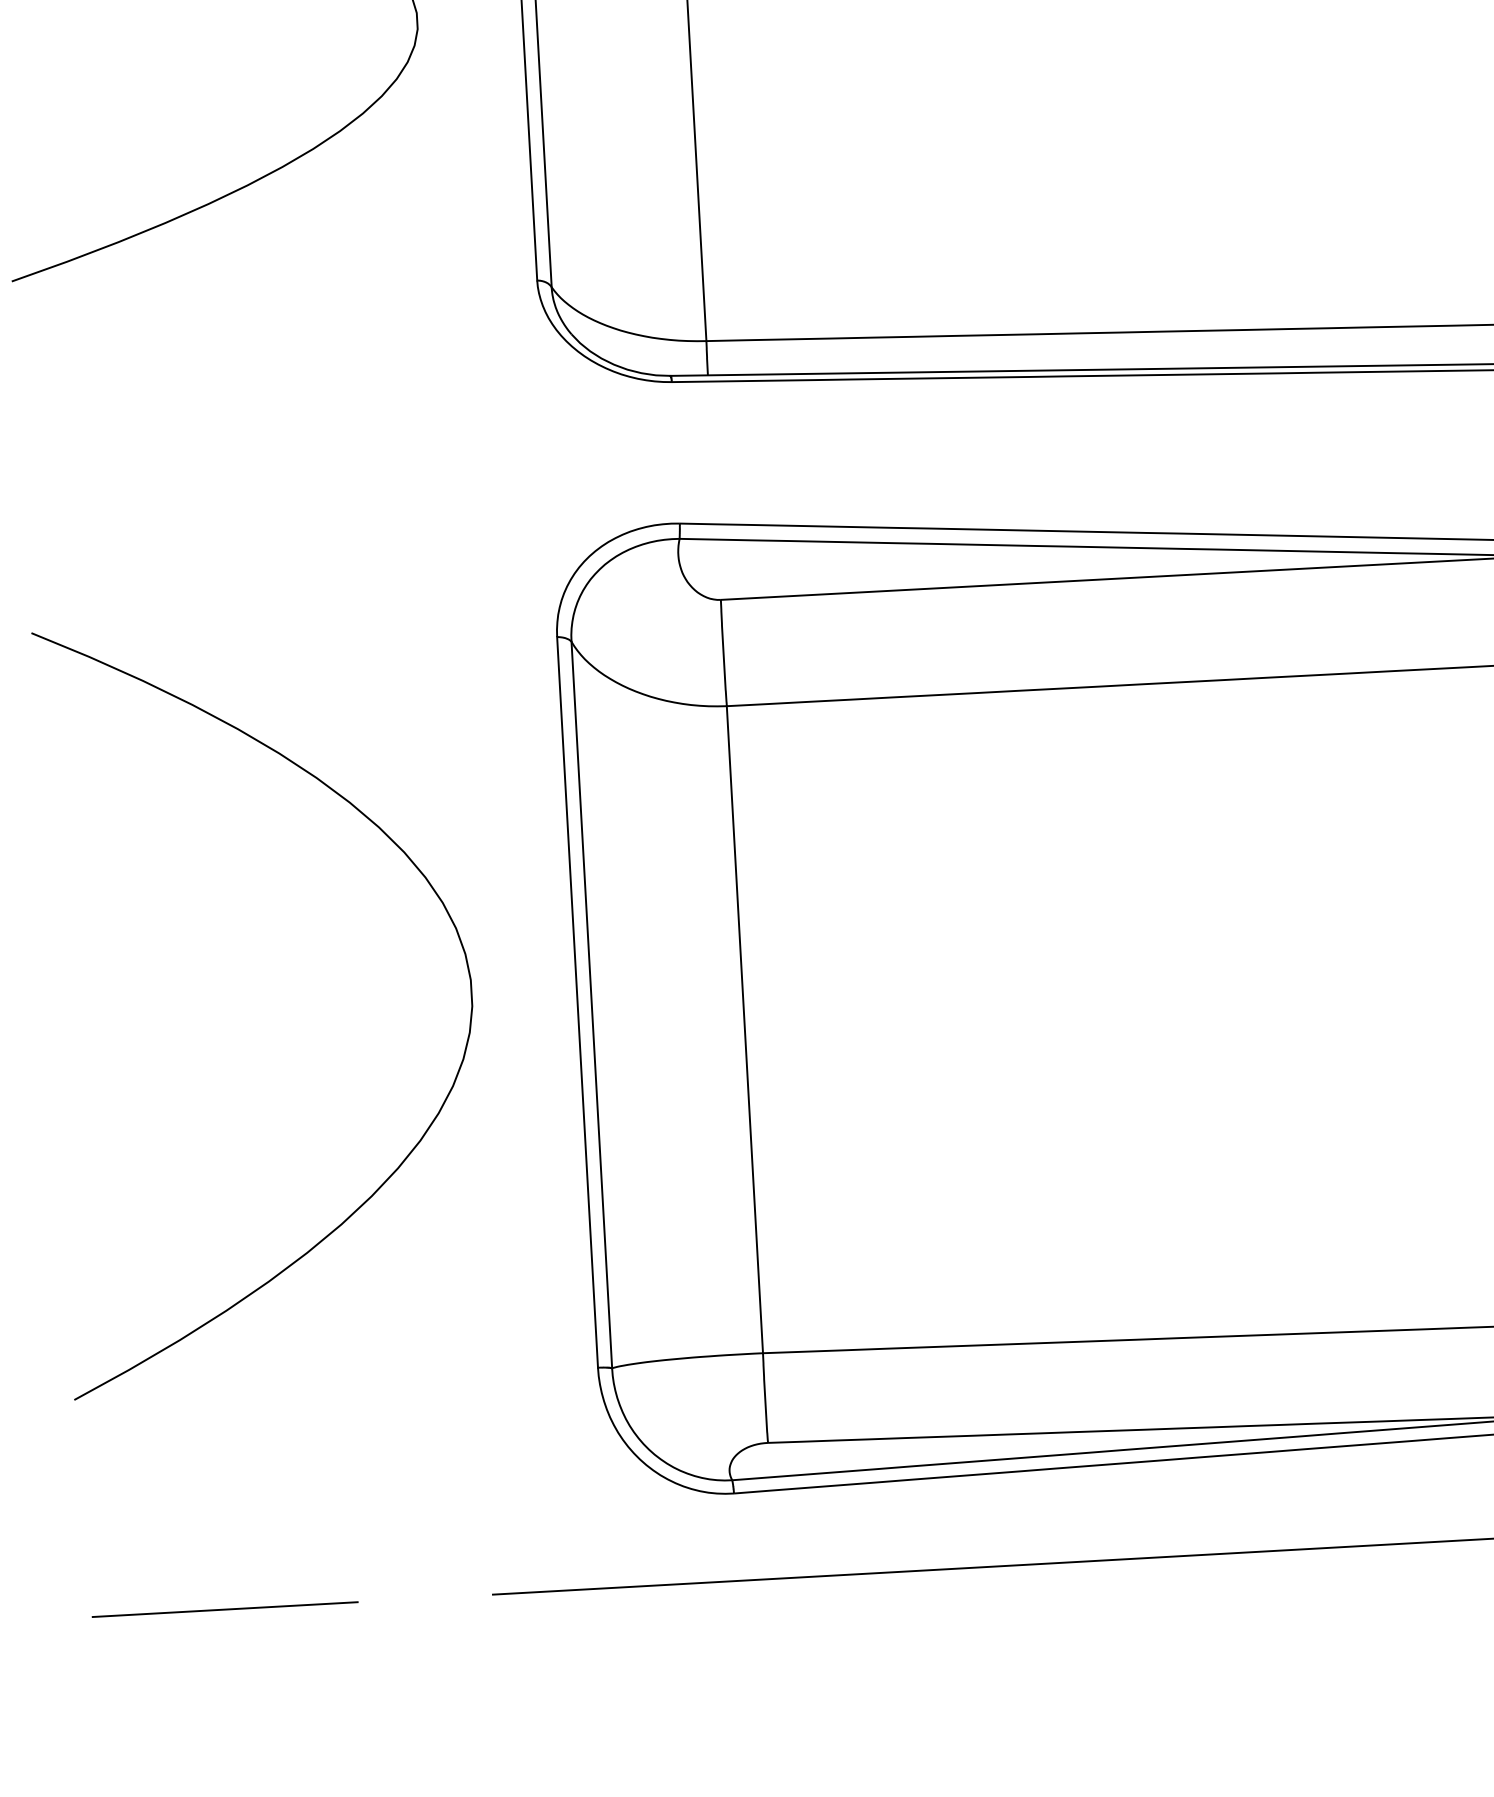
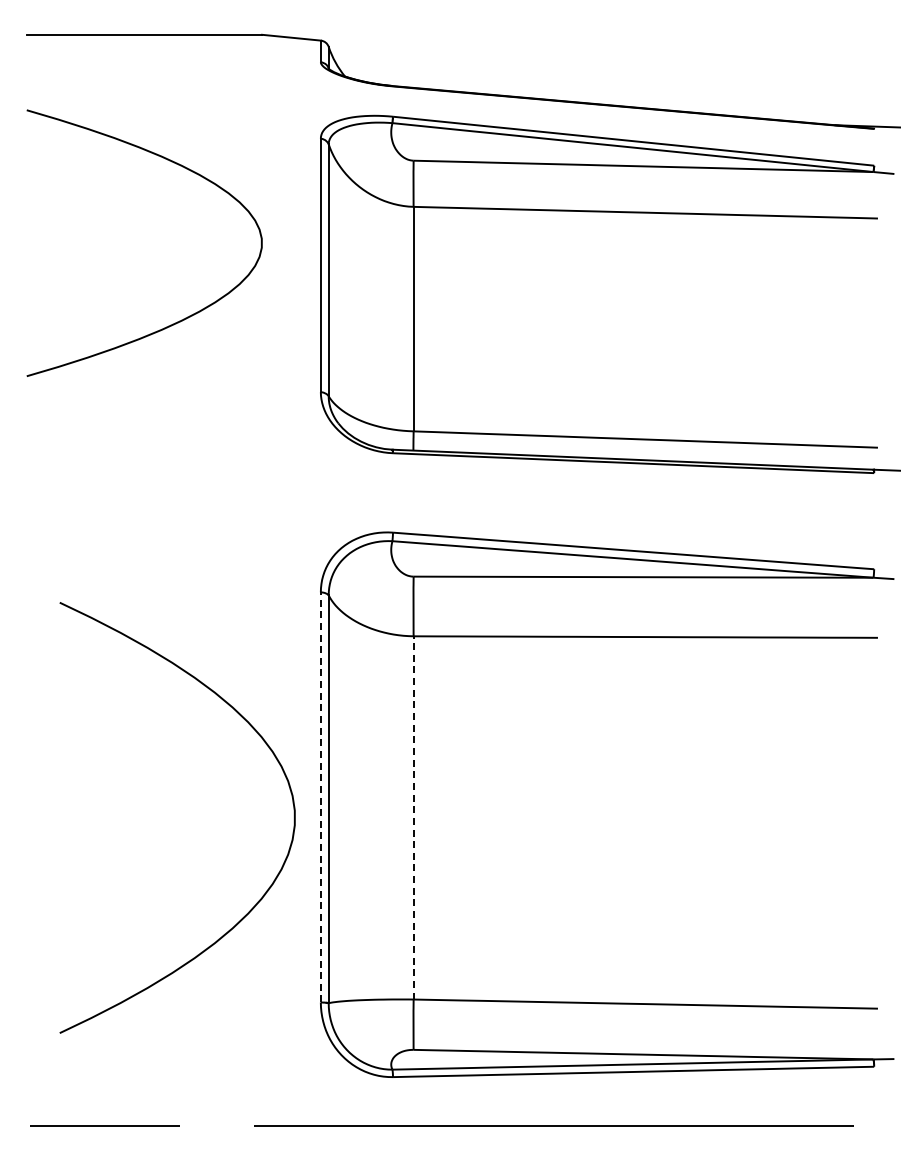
curve: (433, 892) -> (276, 760), moved
line: (576, 1000) -> (320, 796), solid -> dashed
line: (744, 1028) -> (413, 817), solid -> dashed

